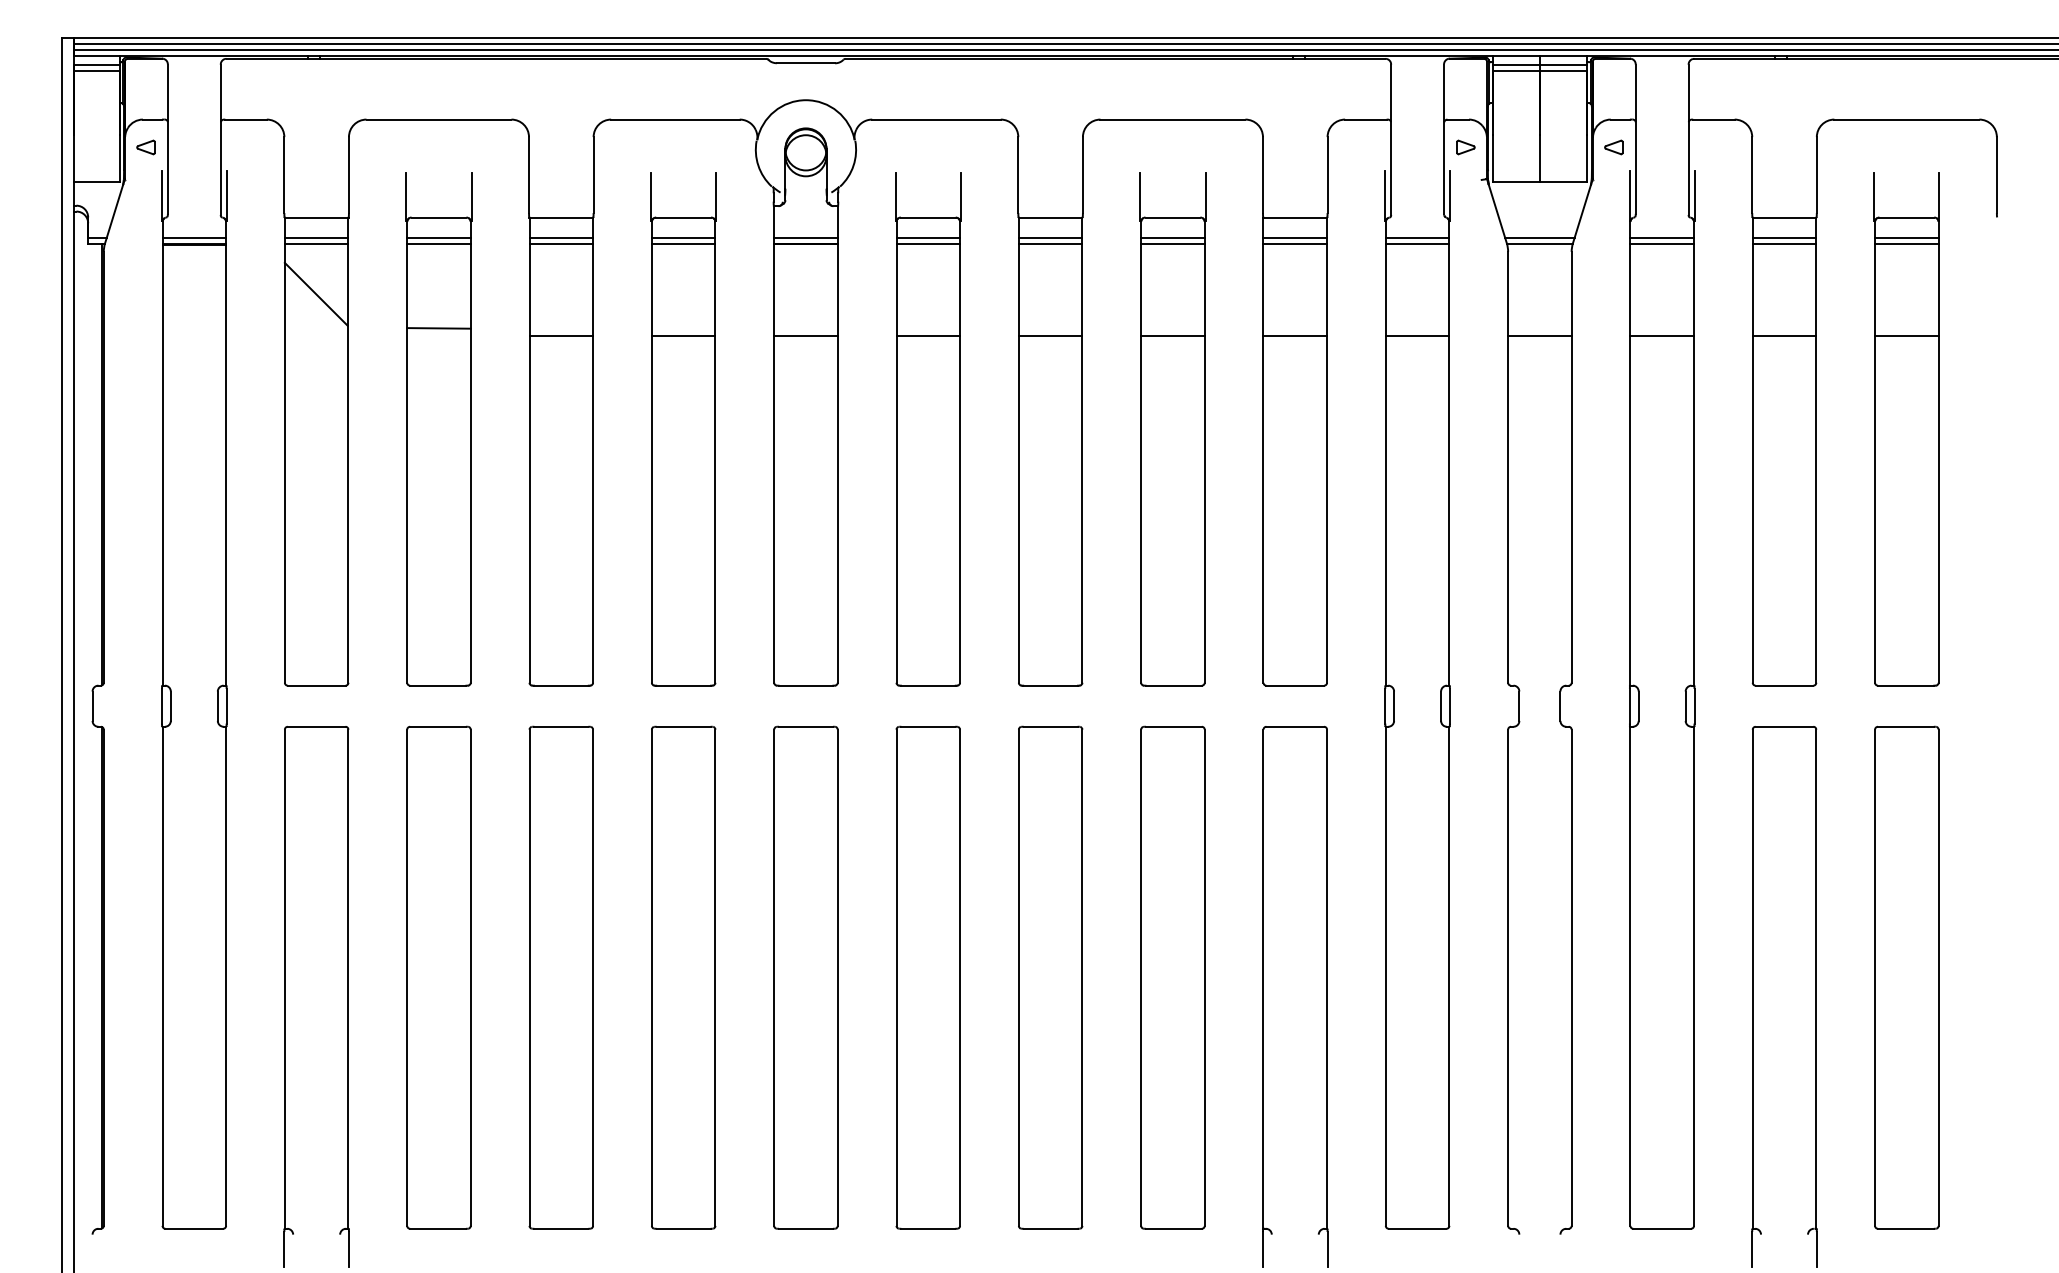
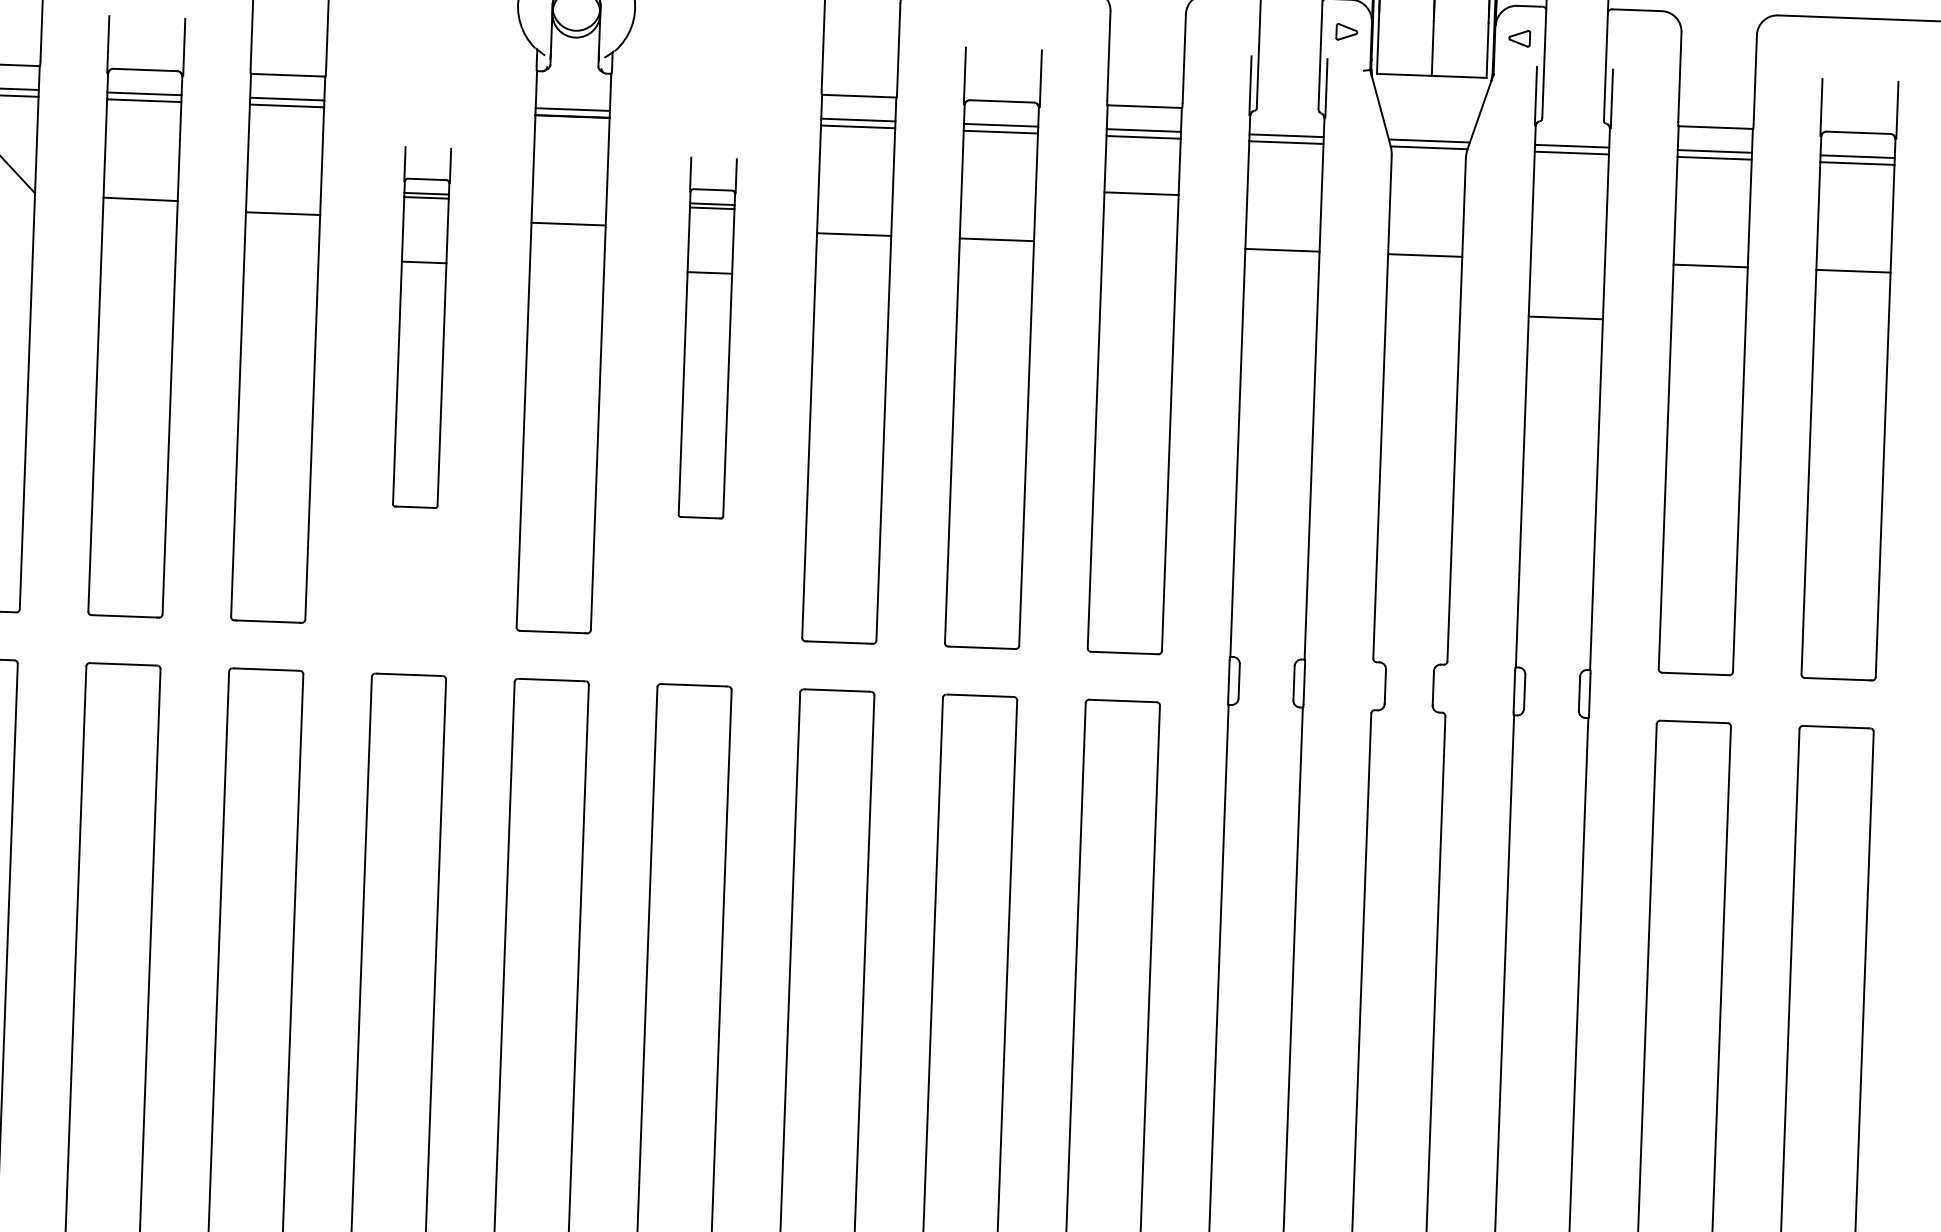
line: (1295, 336) -> (1141, 194), moved
line: (1662, 336) -> (1566, 318), moved
part: (683, 429) -> (421, 327), size x0.6
part: (928, 429) -> (707, 338), size x0.6

